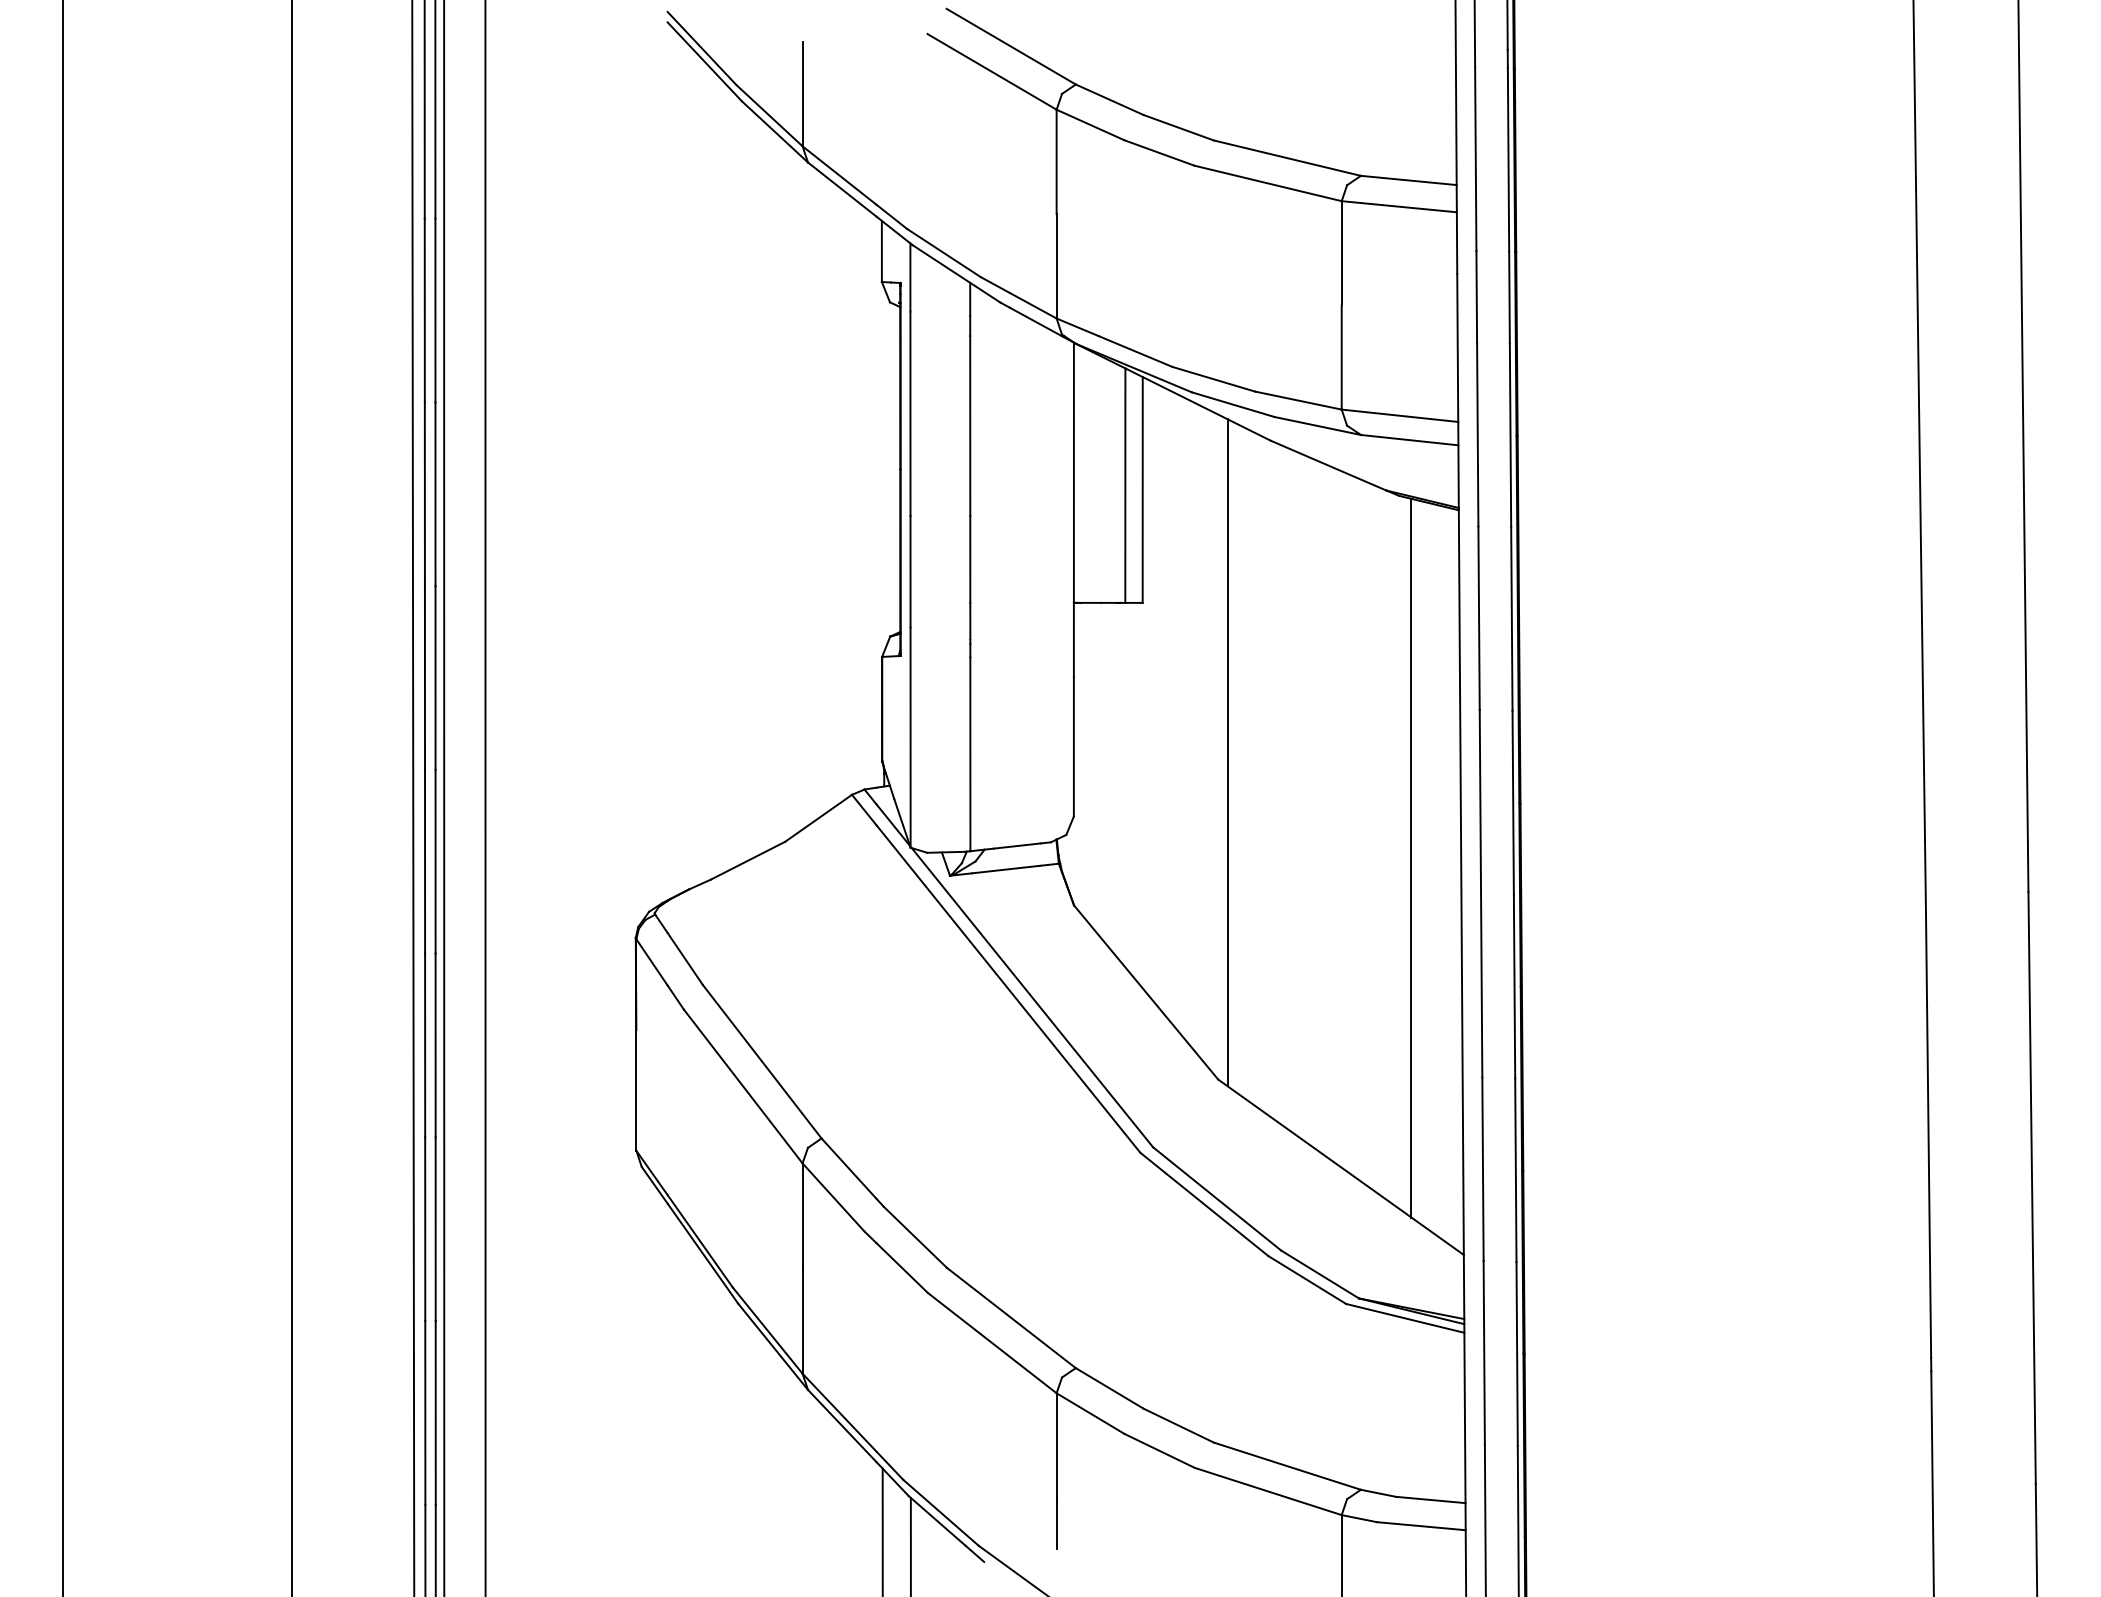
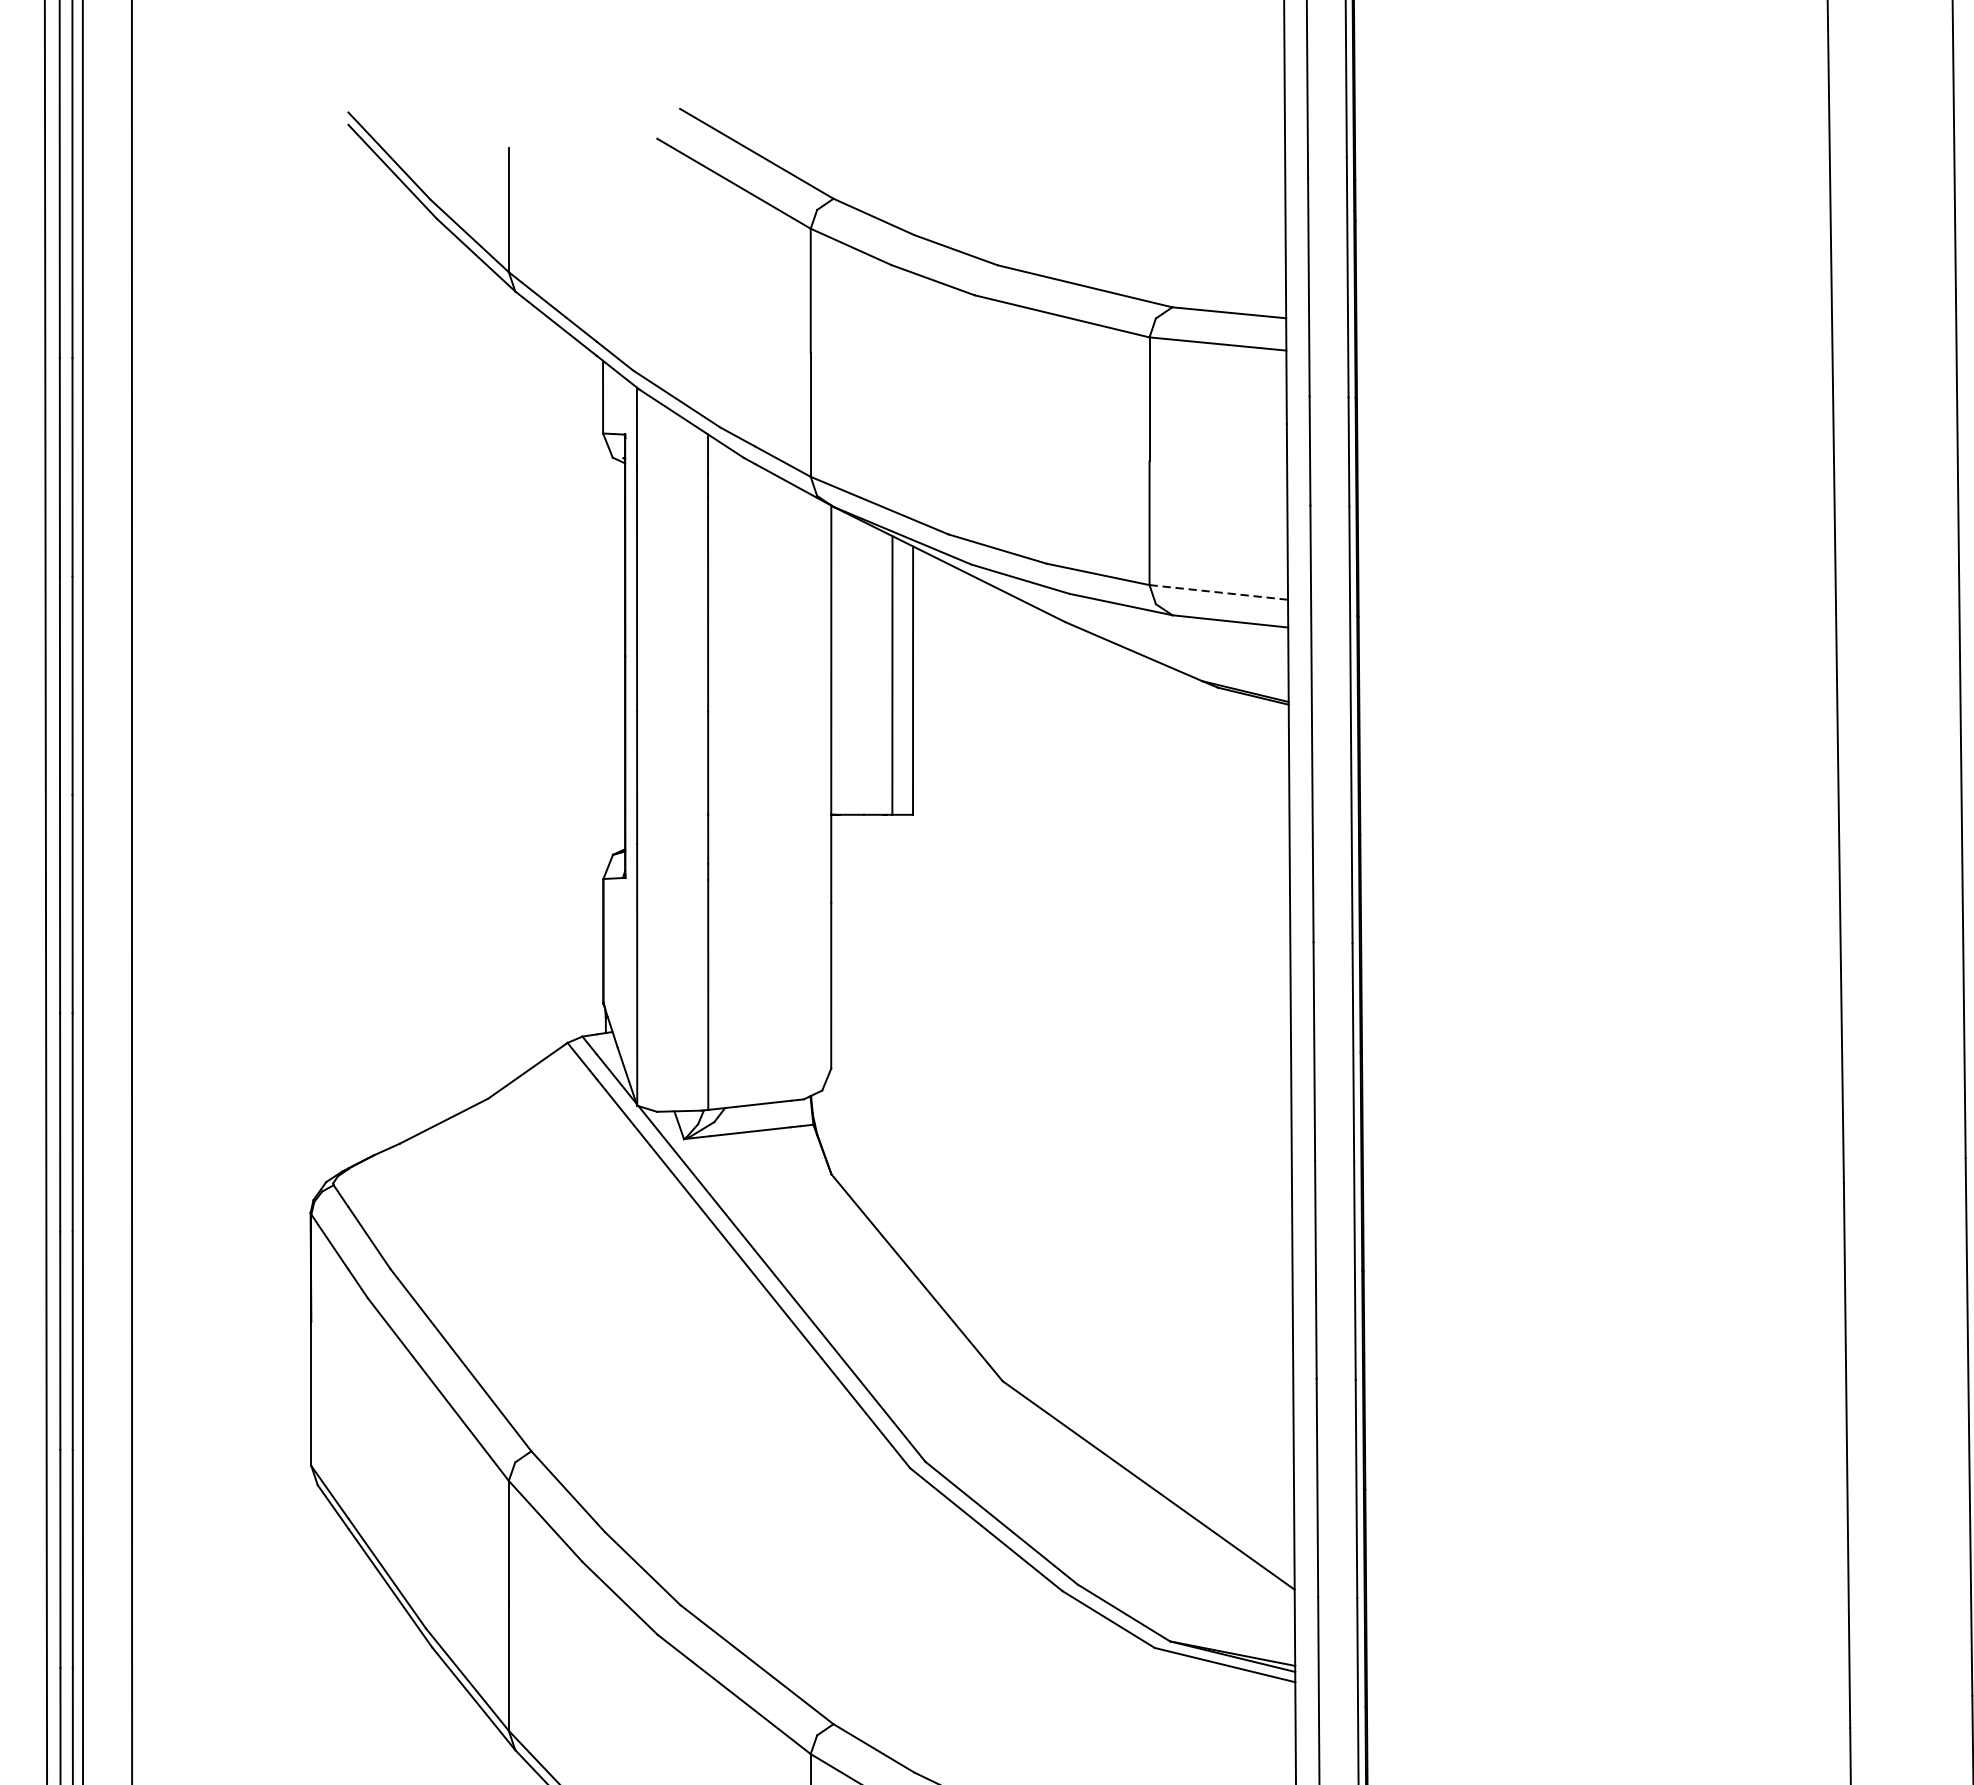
line: (1399, 415) -> (1218, 592), solid -> dashed
line: (1227, 752) -> (1013, 992), removed
line: (1411, 857) -> (1232, 1117), removed

